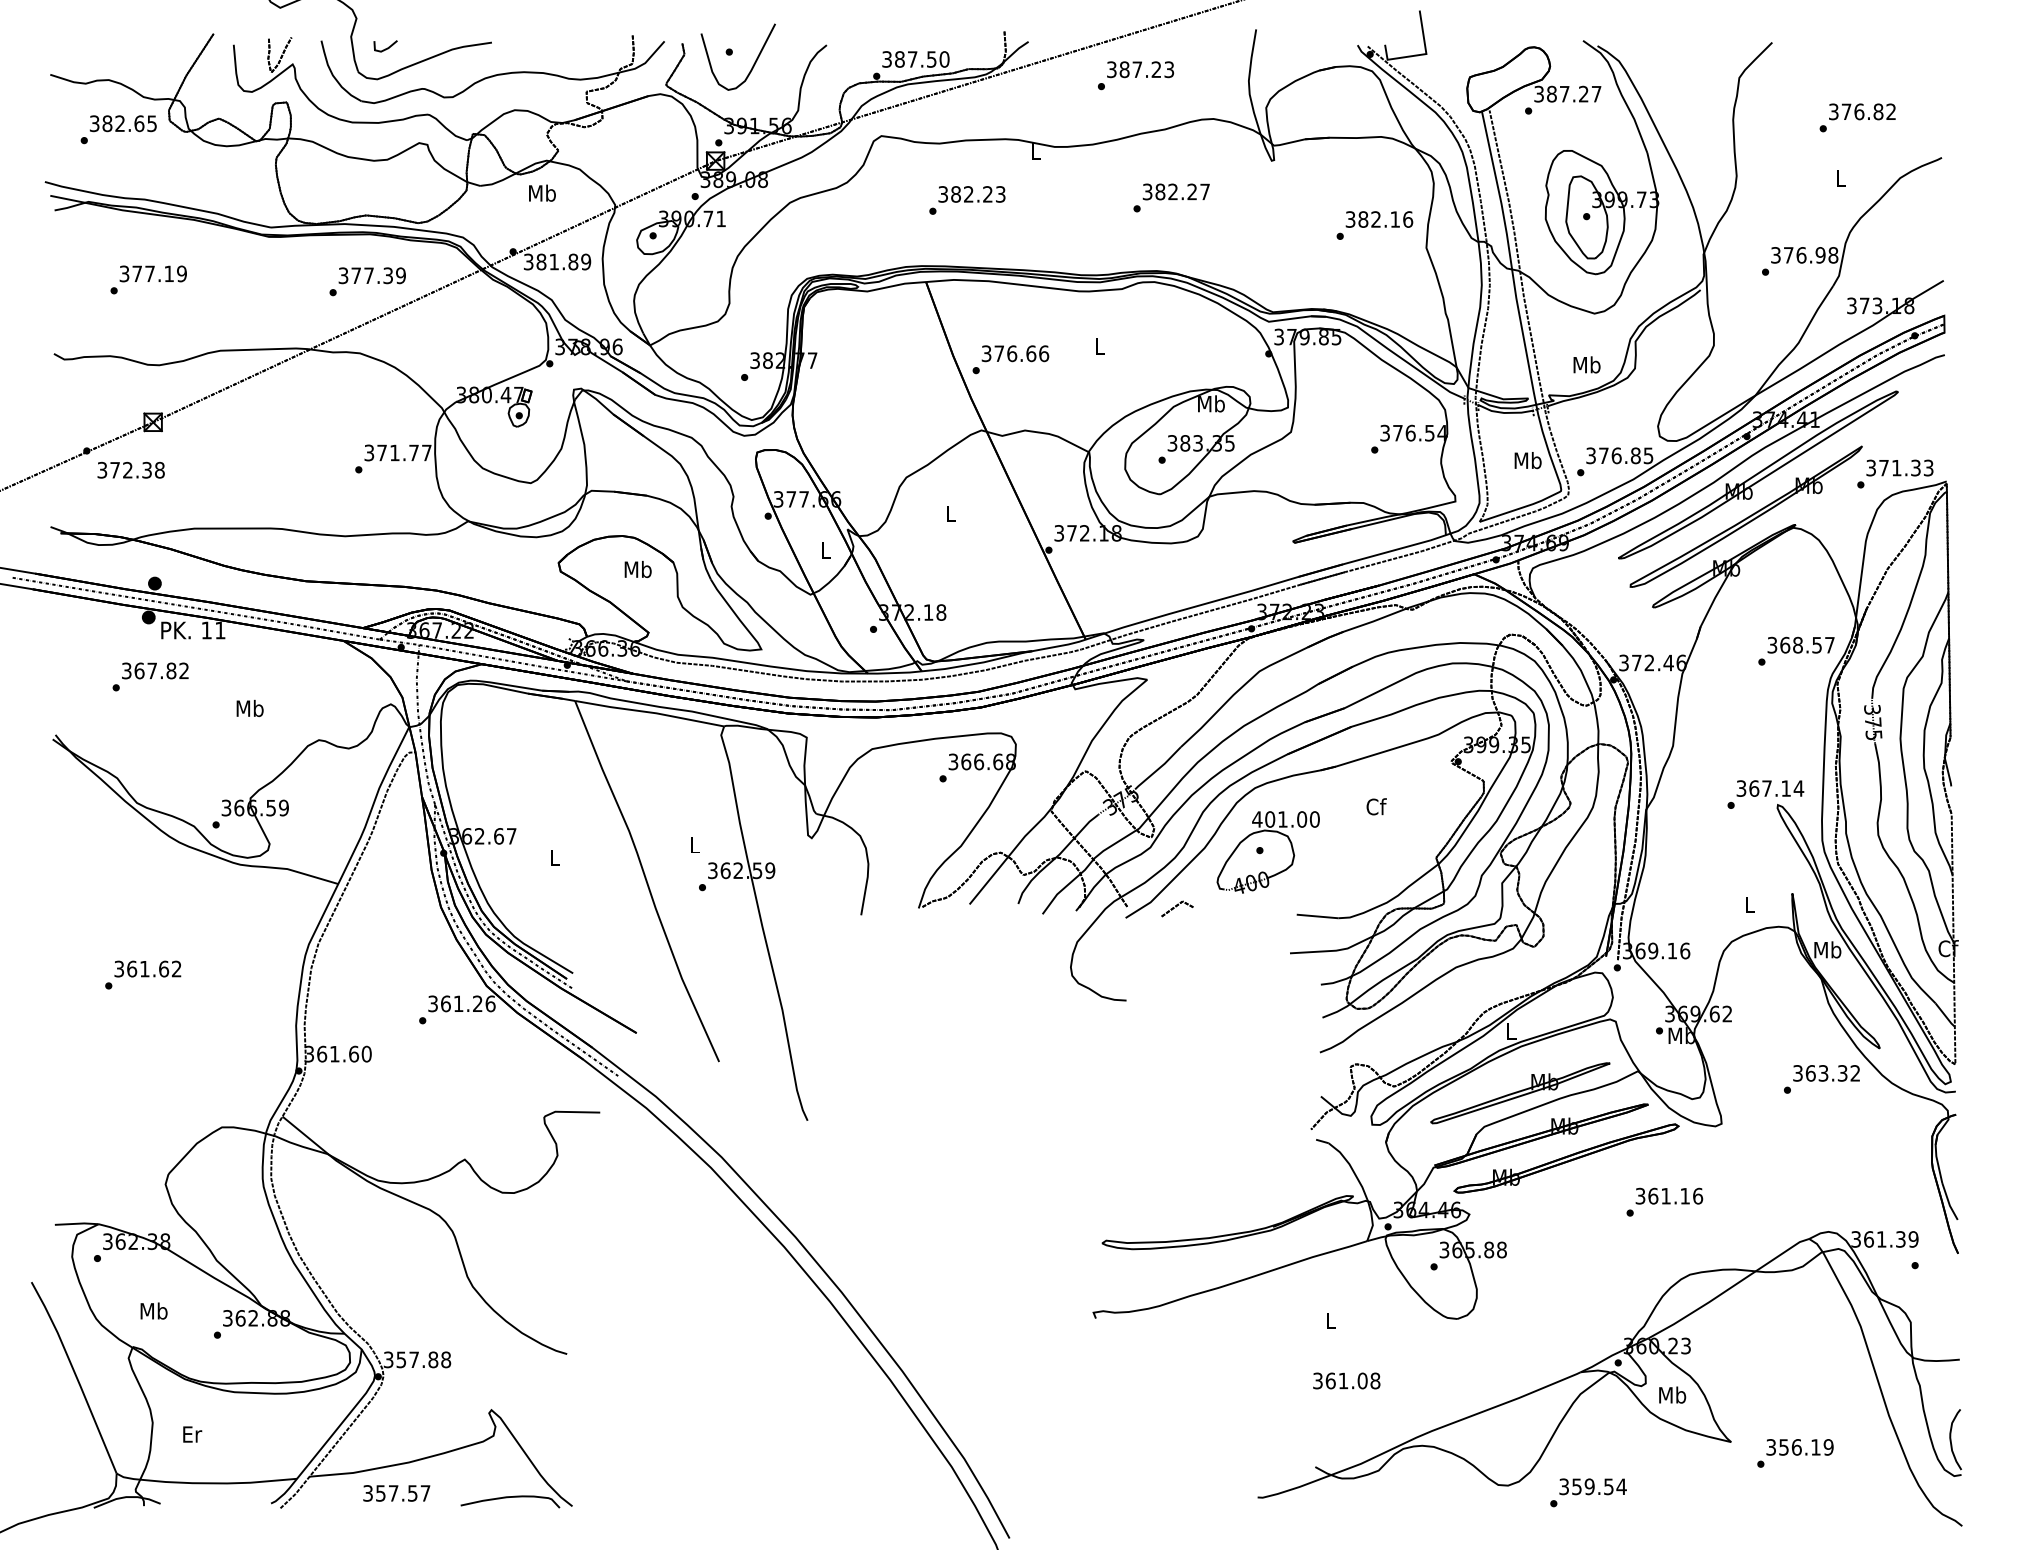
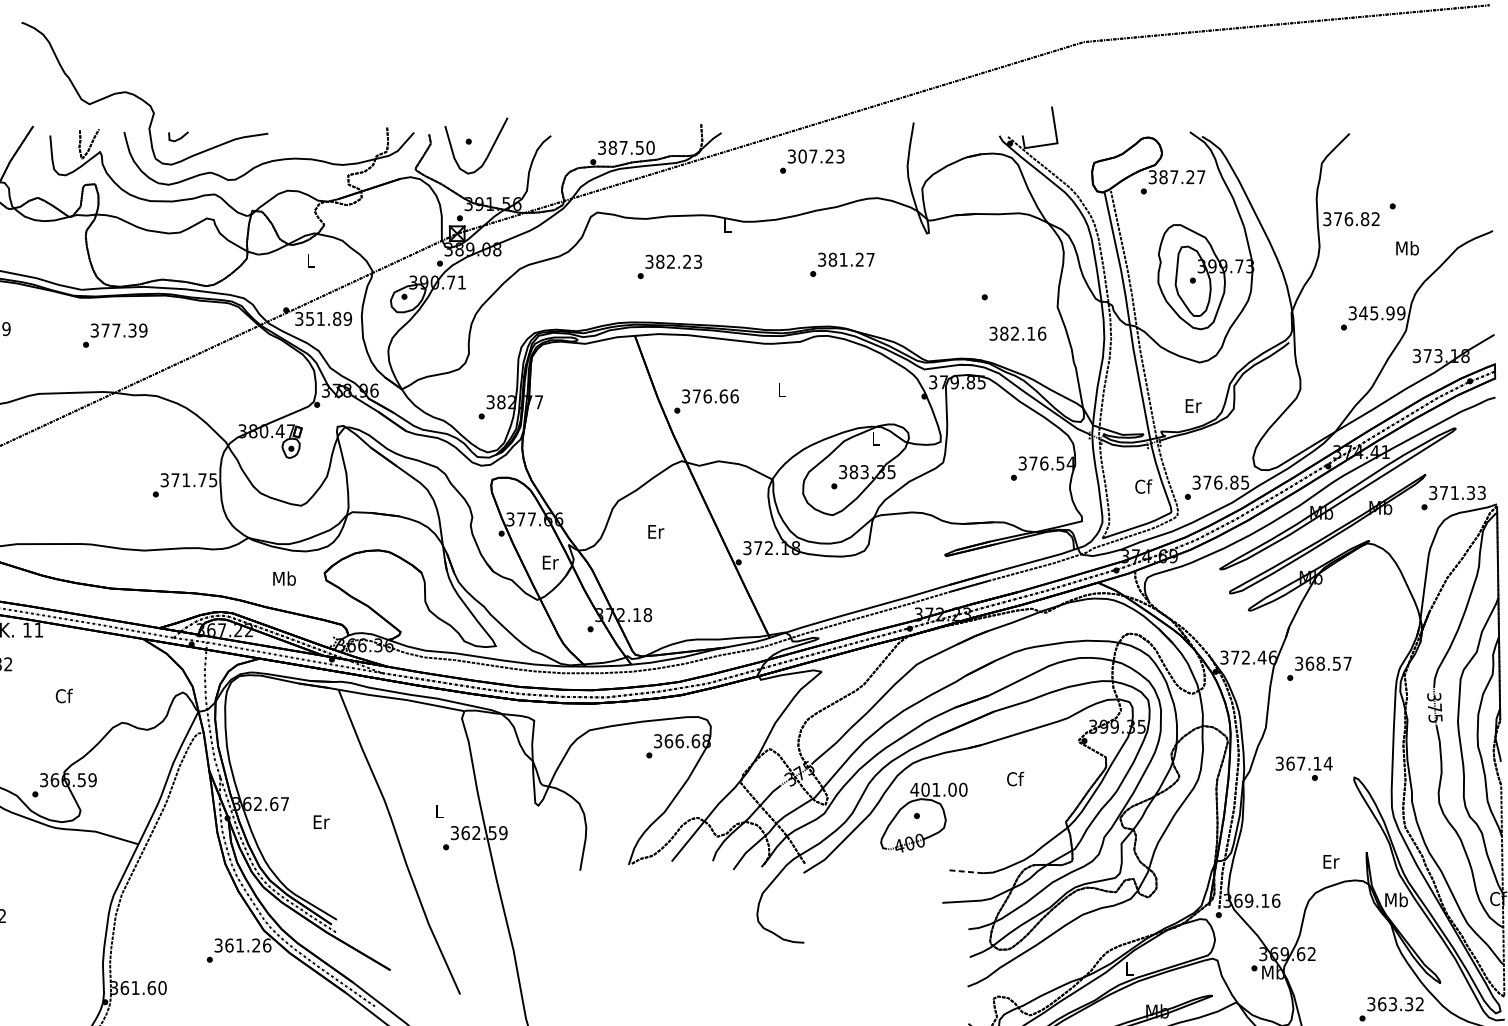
text: (1124, 69) -> (802, 156), 387.23 -> 307.23
text: (1862, 111) -> (1351, 218), moved
text: (1840, 177) -> (1407, 247), L -> Mb
text: (1172, 191) -> (843, 259), 382.27 -> 381.27
text: (542, 192) -> (311, 260), Mb -> L
text: (1379, 219) -> (1017, 333), moved
text: (1810, 255) -> (1381, 313), 376.98 -> 345.99
text: (541, 261) -> (310, 318), 381.89 -> 351.89
text: (367, 281) -> (115, 335), moved
text: (1586, 364) -> (1192, 405), Mb -> Er
text: (1211, 403) -> (876, 438), Mb -> L
text: (426, 453) -> (213, 480), 371.77 -> 371.75
text: (1527, 460) -> (1142, 486), Mb -> Cf
text: (950, 514) -> (655, 532), L -> Er
text: (826, 550) -> (550, 562), L -> Er
text: (637, 569) -> (283, 578), moved
text: (1796, 650) -> (1319, 668), moved
text: (249, 708) -> (63, 696), Mb -> Cf
text: (1770, 788) -> (1304, 763), moved
text: (554, 857) -> (321, 821), L -> Er
text: (1750, 904) -> (1331, 861), L -> Er
part: (1177, 908) -> (847, 864), removed
line: (1317, 916) -> (965, 871), solid -> dashed

